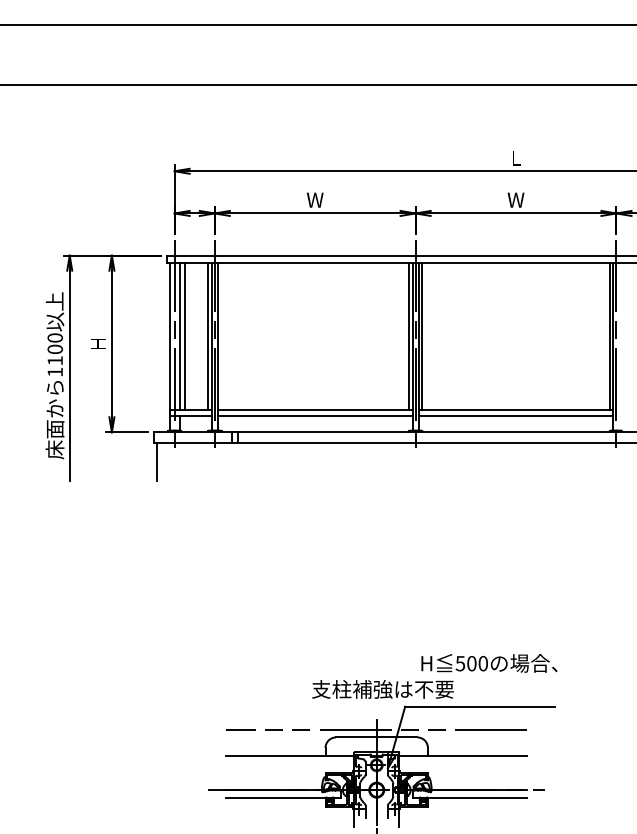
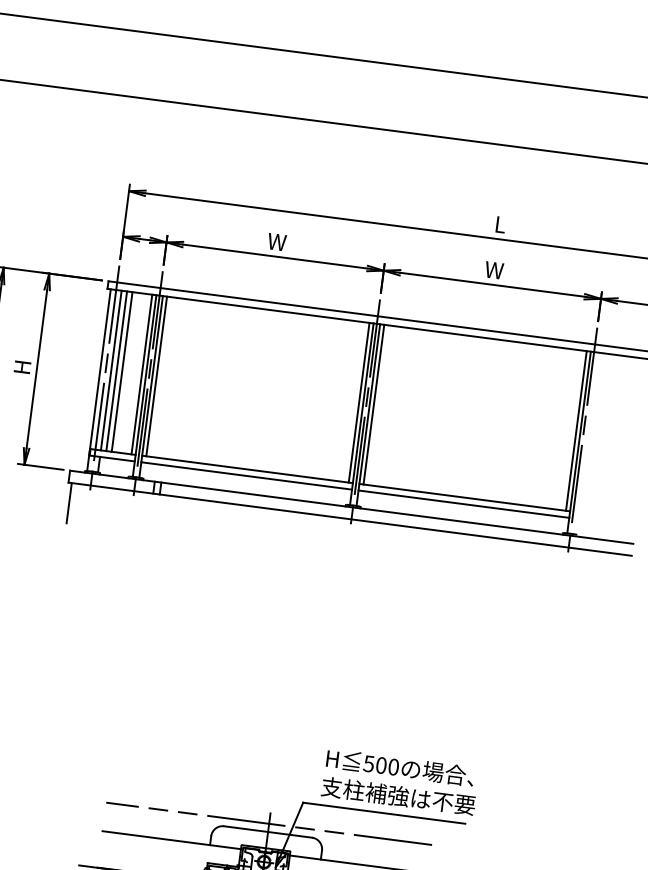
line: (189, 336) -> (121, 371), added
line: (221, 336) -> (156, 376), added
text: (382, 689) -> (397, 796), moved

